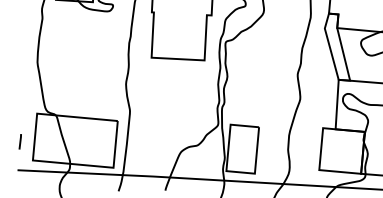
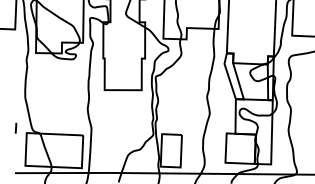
line: (19, 140) -> (15, 127), moved

